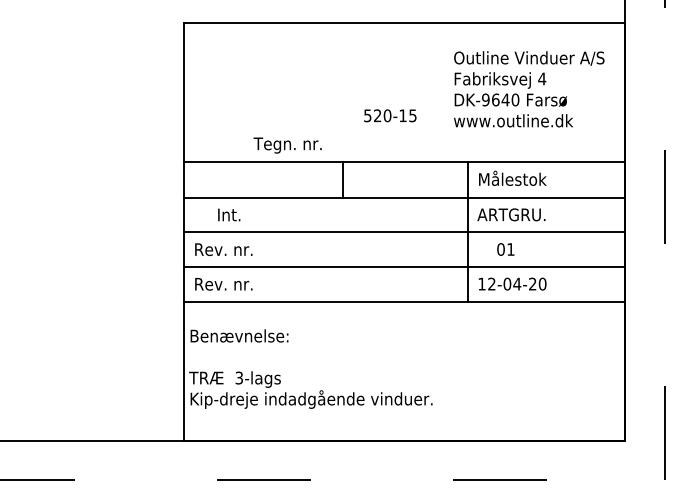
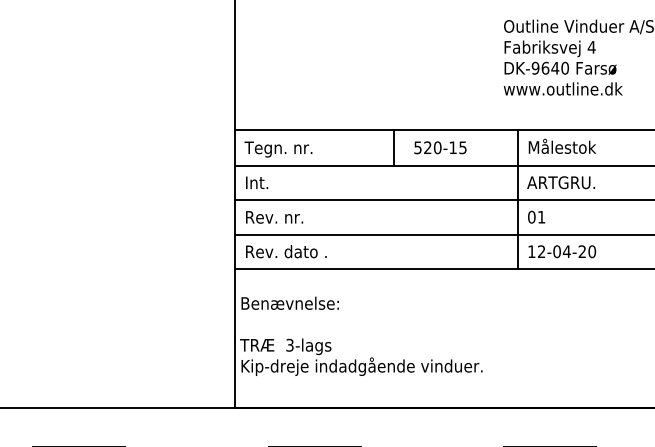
text: (390, 115) -> (440, 147), moved
text: (287, 145) -> (278, 149), moved
text: (229, 214) -> (257, 182), moved
text: (505, 249) -> (536, 217), moved
text: (255, 283) -> (306, 251), Rev. nr. -> Rev. dato .

